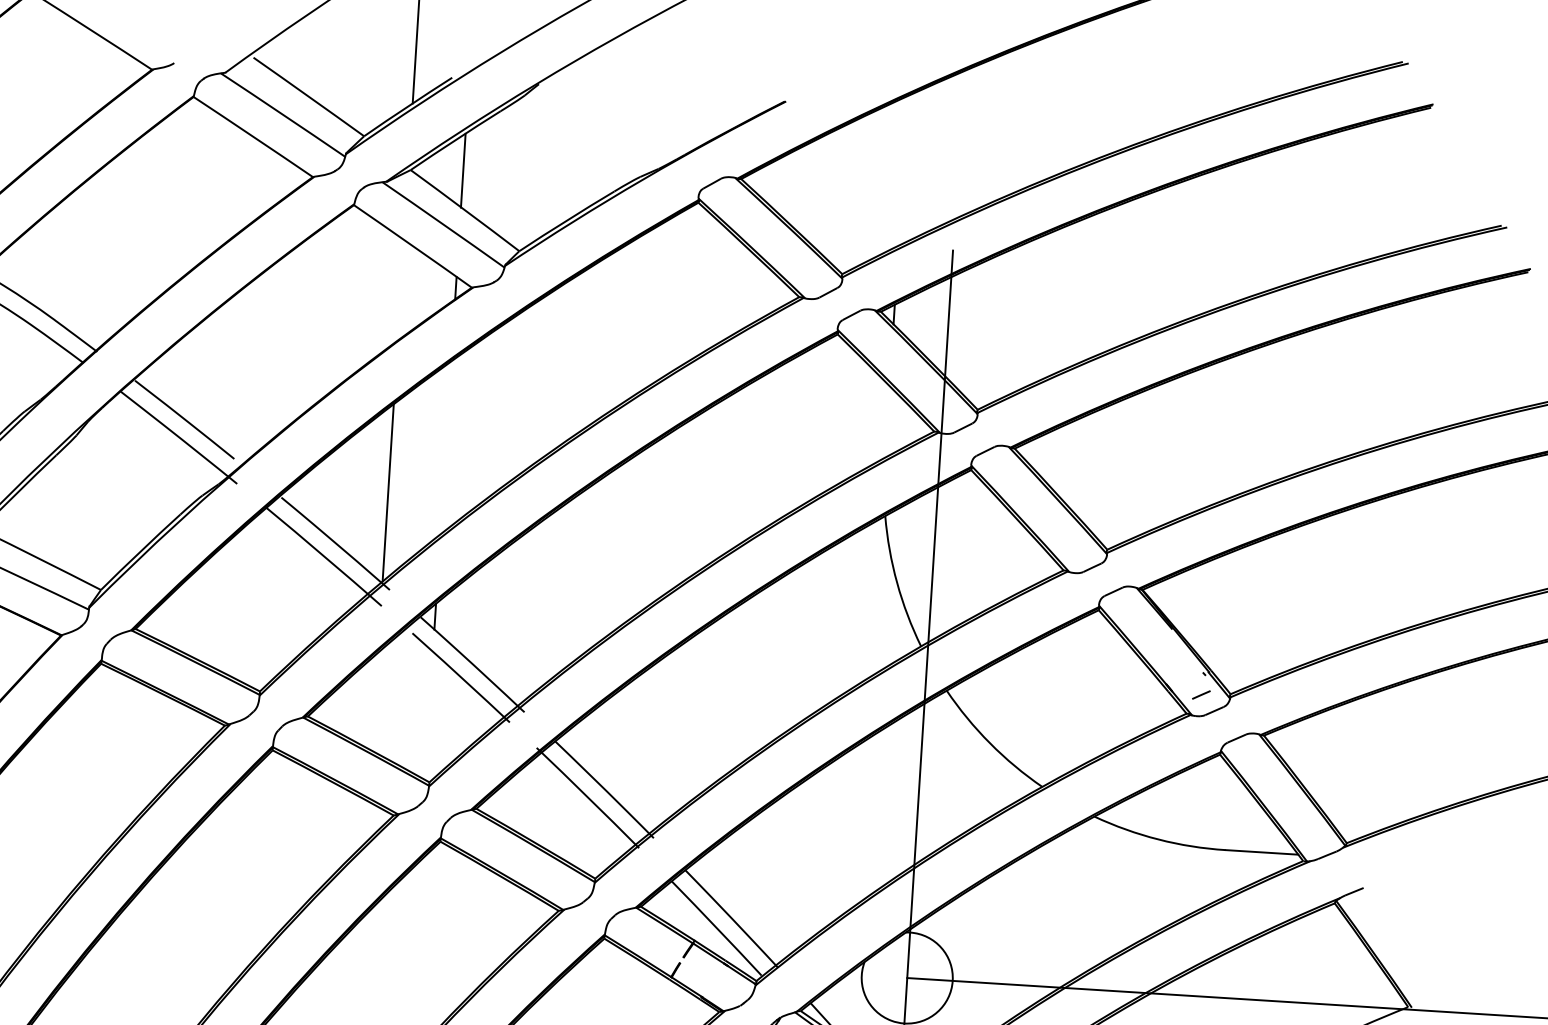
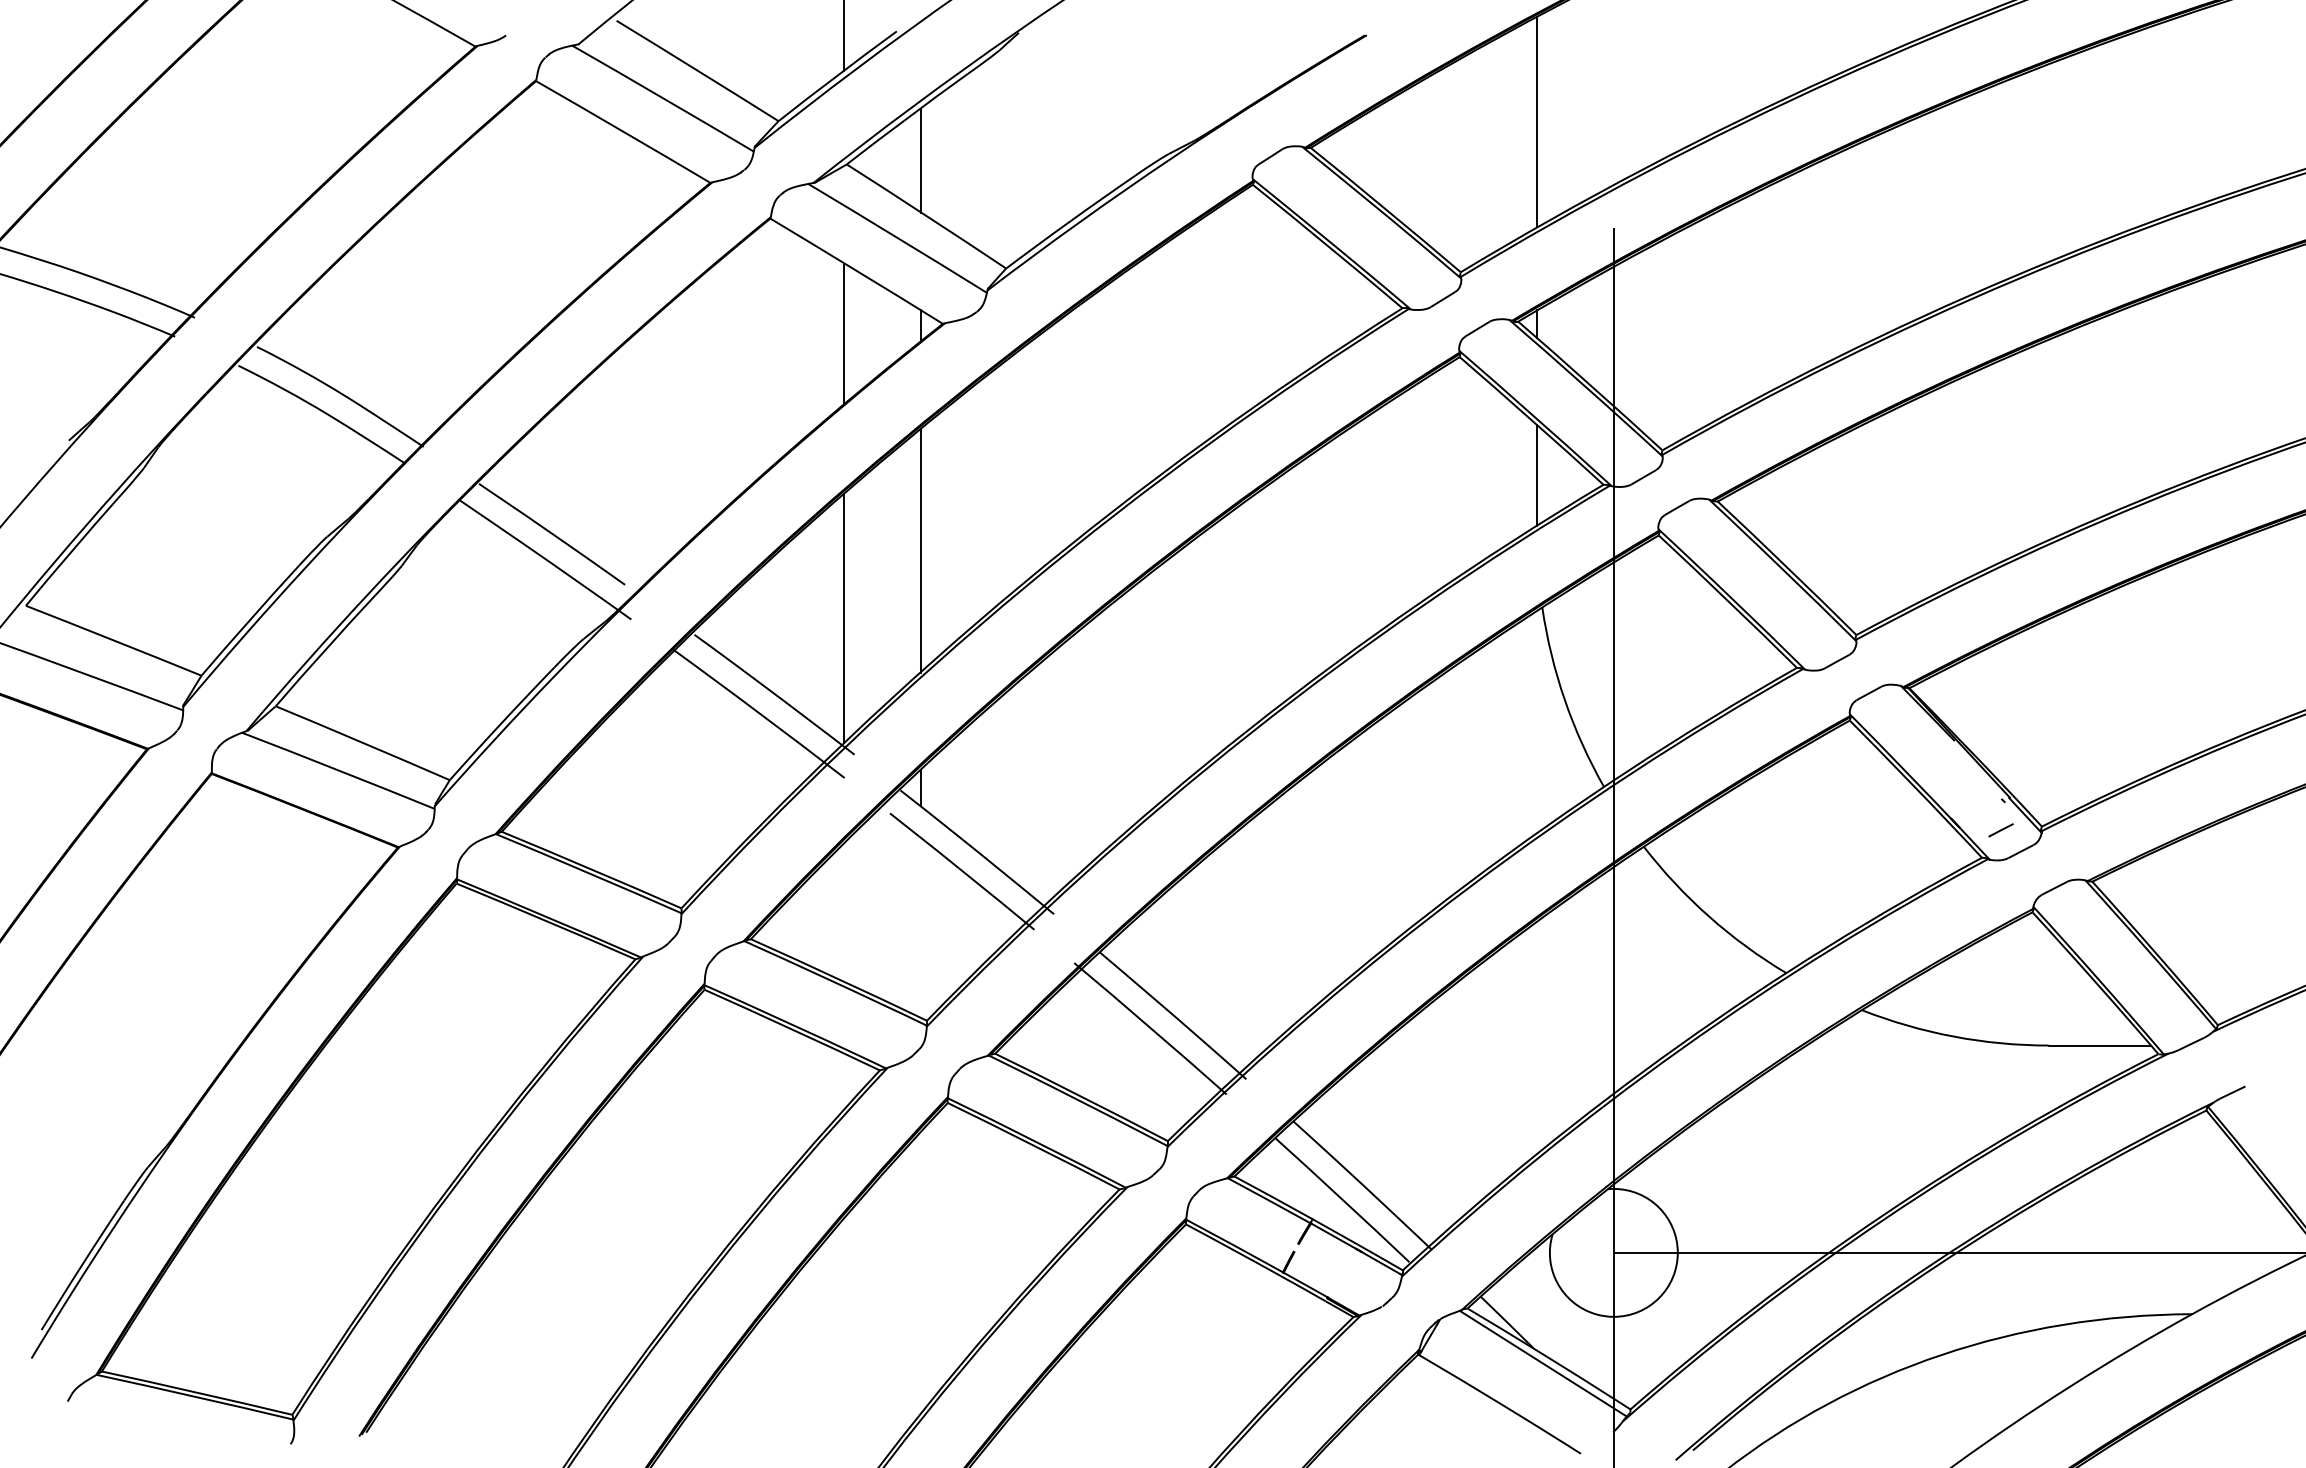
line: (903, 170) -> (1537, 121), added
line: (400, 290) -> (843, 333), added
line: (887, 422) -> (1537, 475), added
line: (445, 447) -> (920, 550), added

